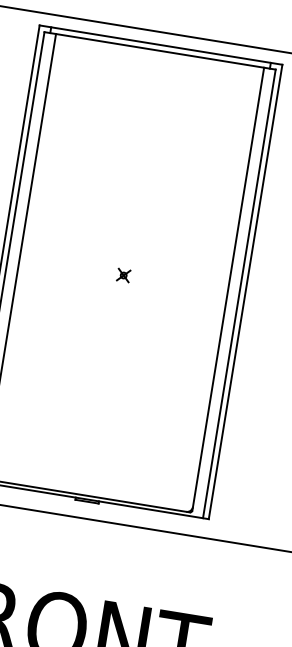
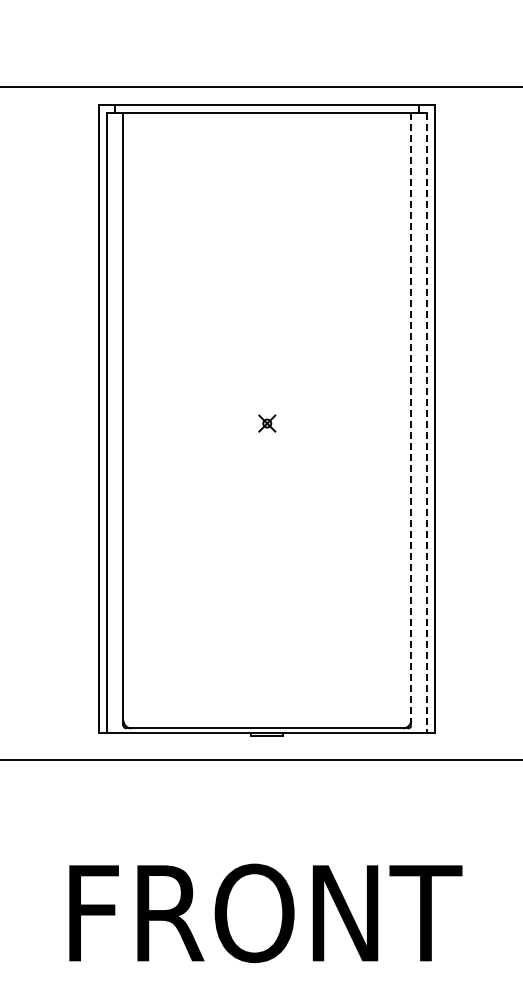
line: (228, 289) -> (411, 419), solid -> dashed
line: (239, 294) -> (427, 423), solid -> dashed

